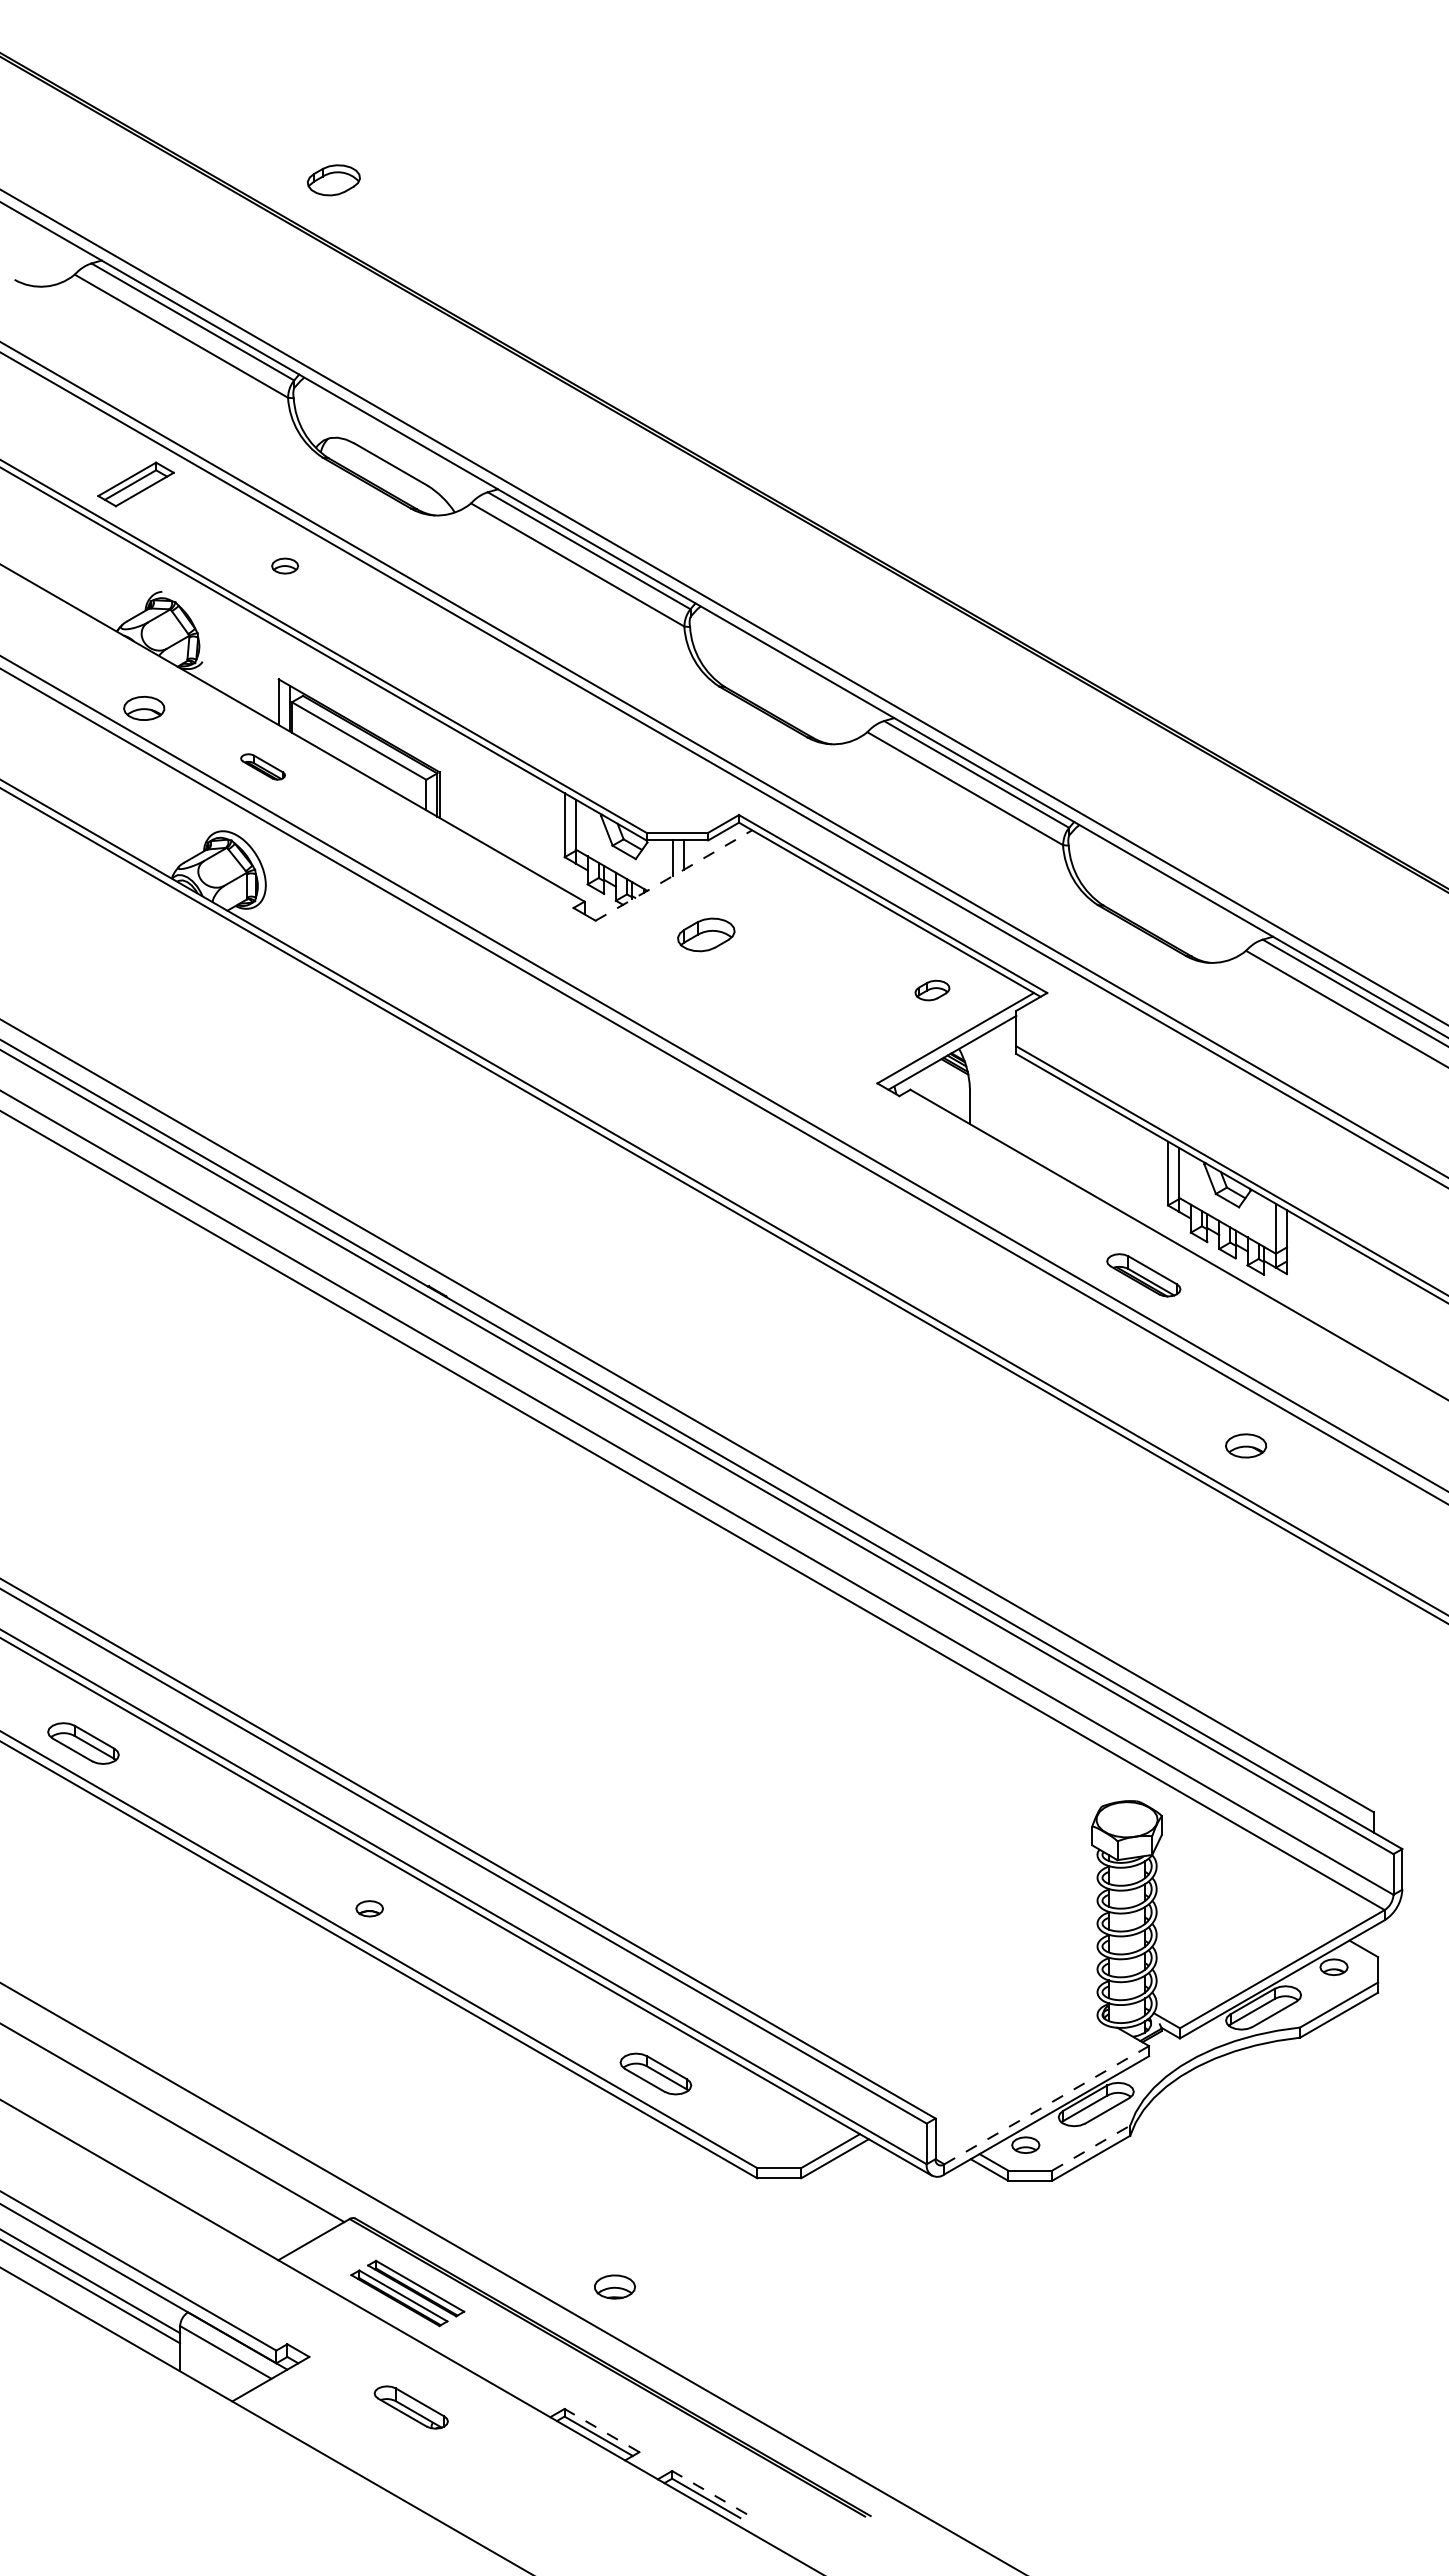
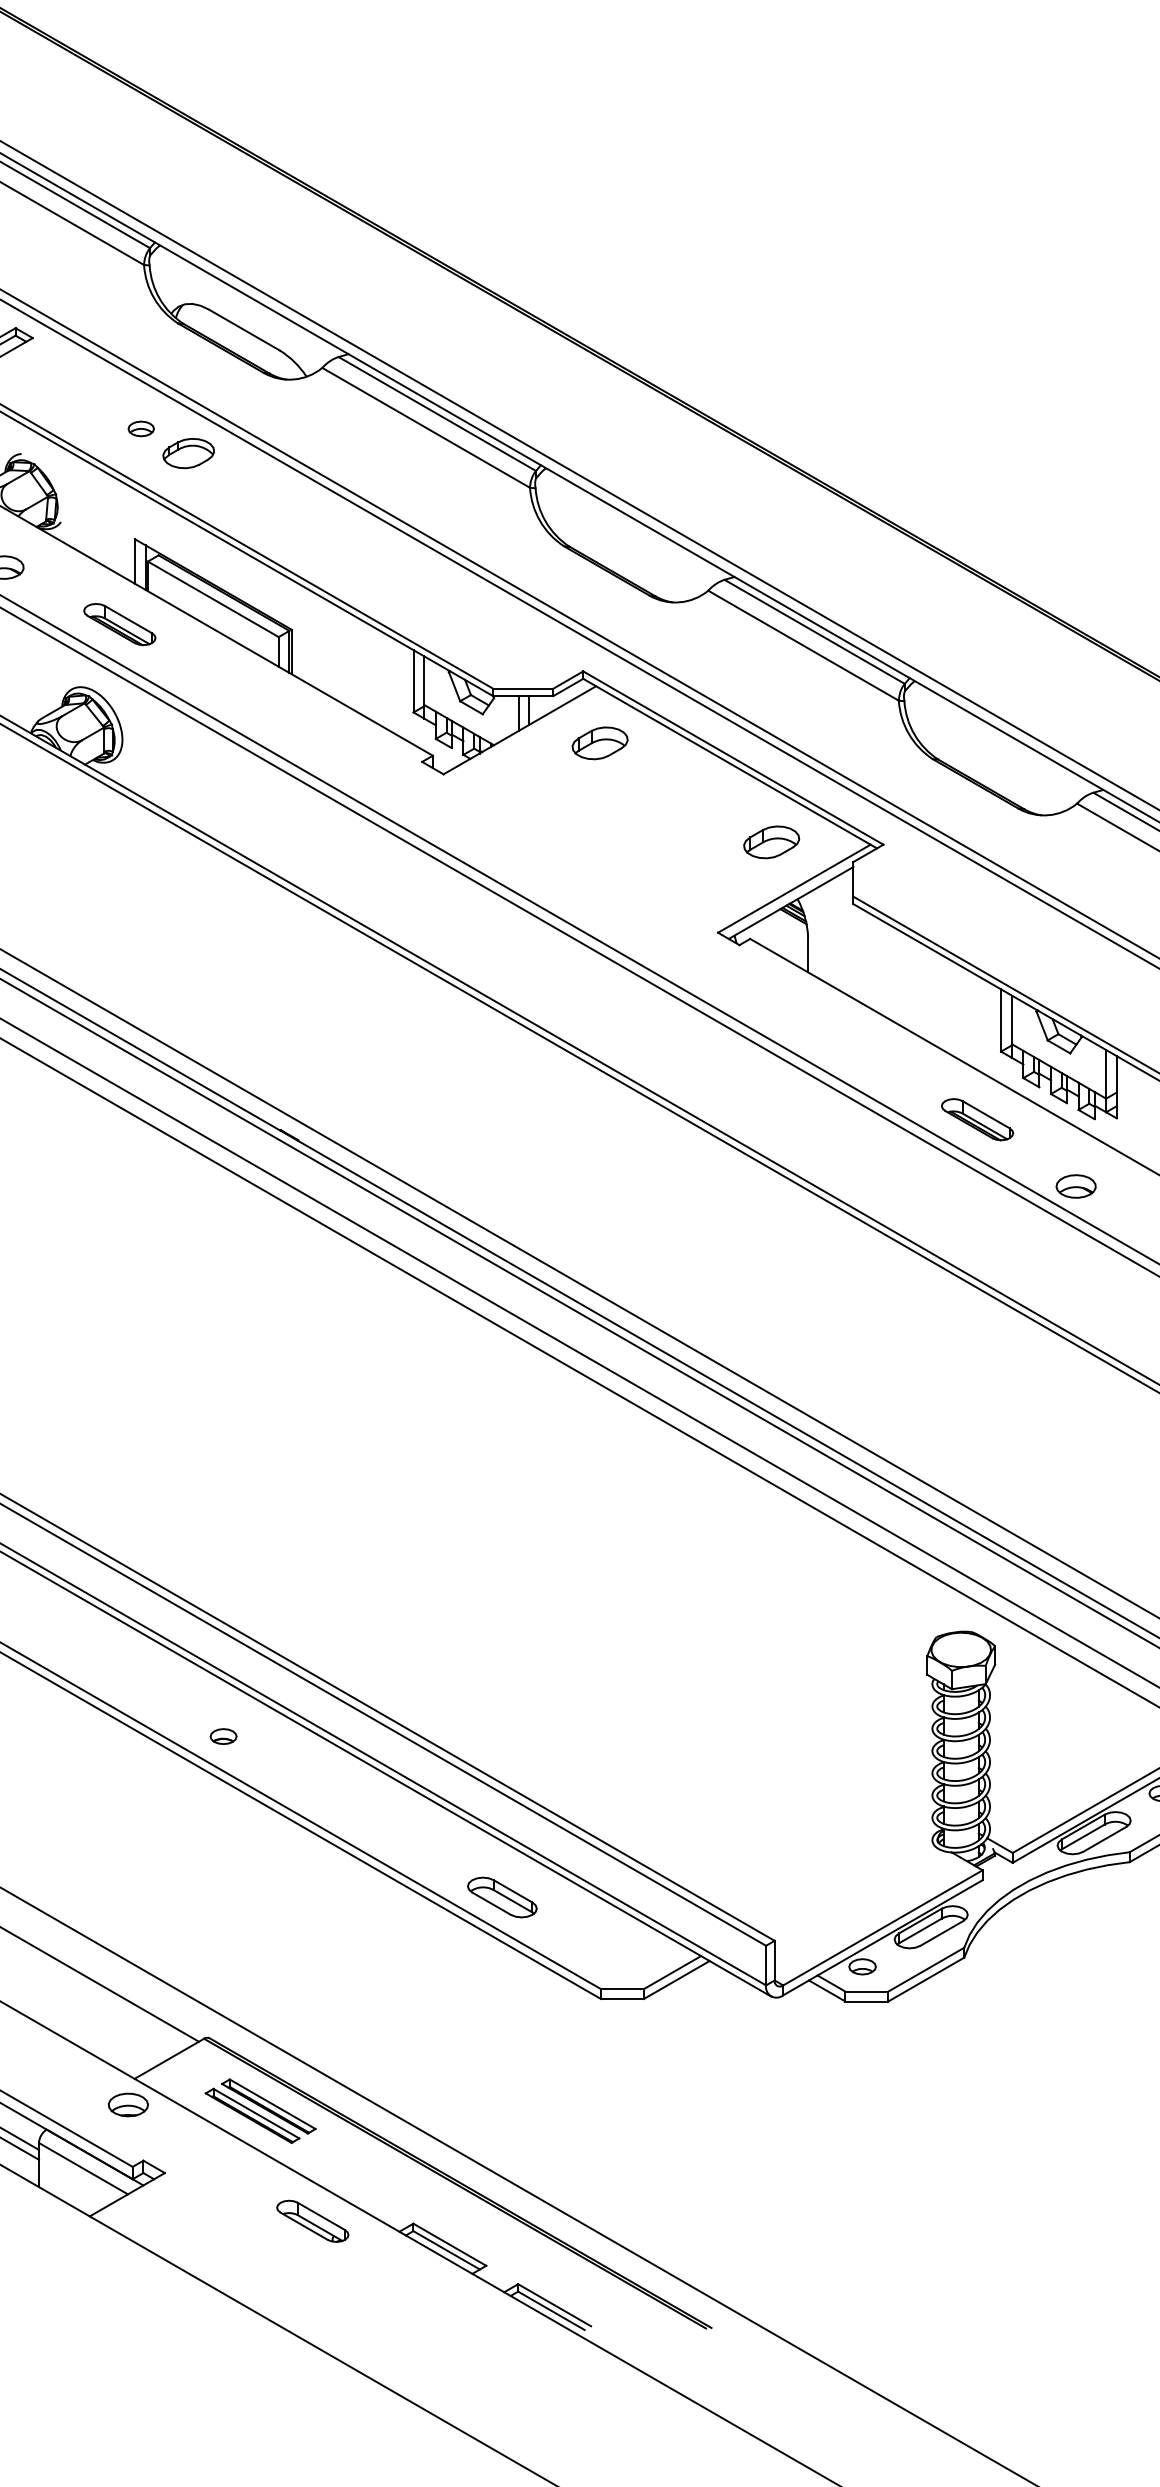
part: (333, 180) -> (188, 453), moved
part: (262, 766) -> (119, 624), size x1.67
line: (674, 875) -> (520, 730), dashed -> solid
part: (706, 934) -> (600, 742), moved
part: (932, 990) -> (771, 842), size x1.67
part: (1246, 1445) -> (1076, 1186), moved
line: (1047, 2104) -> (883, 1927), dashed -> solid
line: (1091, 2147) -> (926, 1969), dashed -> solid
part: (614, 2286) -> (127, 2104), moved
part: (410, 2407) -> (312, 2221), moved
line: (601, 2430) -> (449, 2244), dashed -> solid
line: (709, 2492) -> (554, 2305), dashed -> solid

